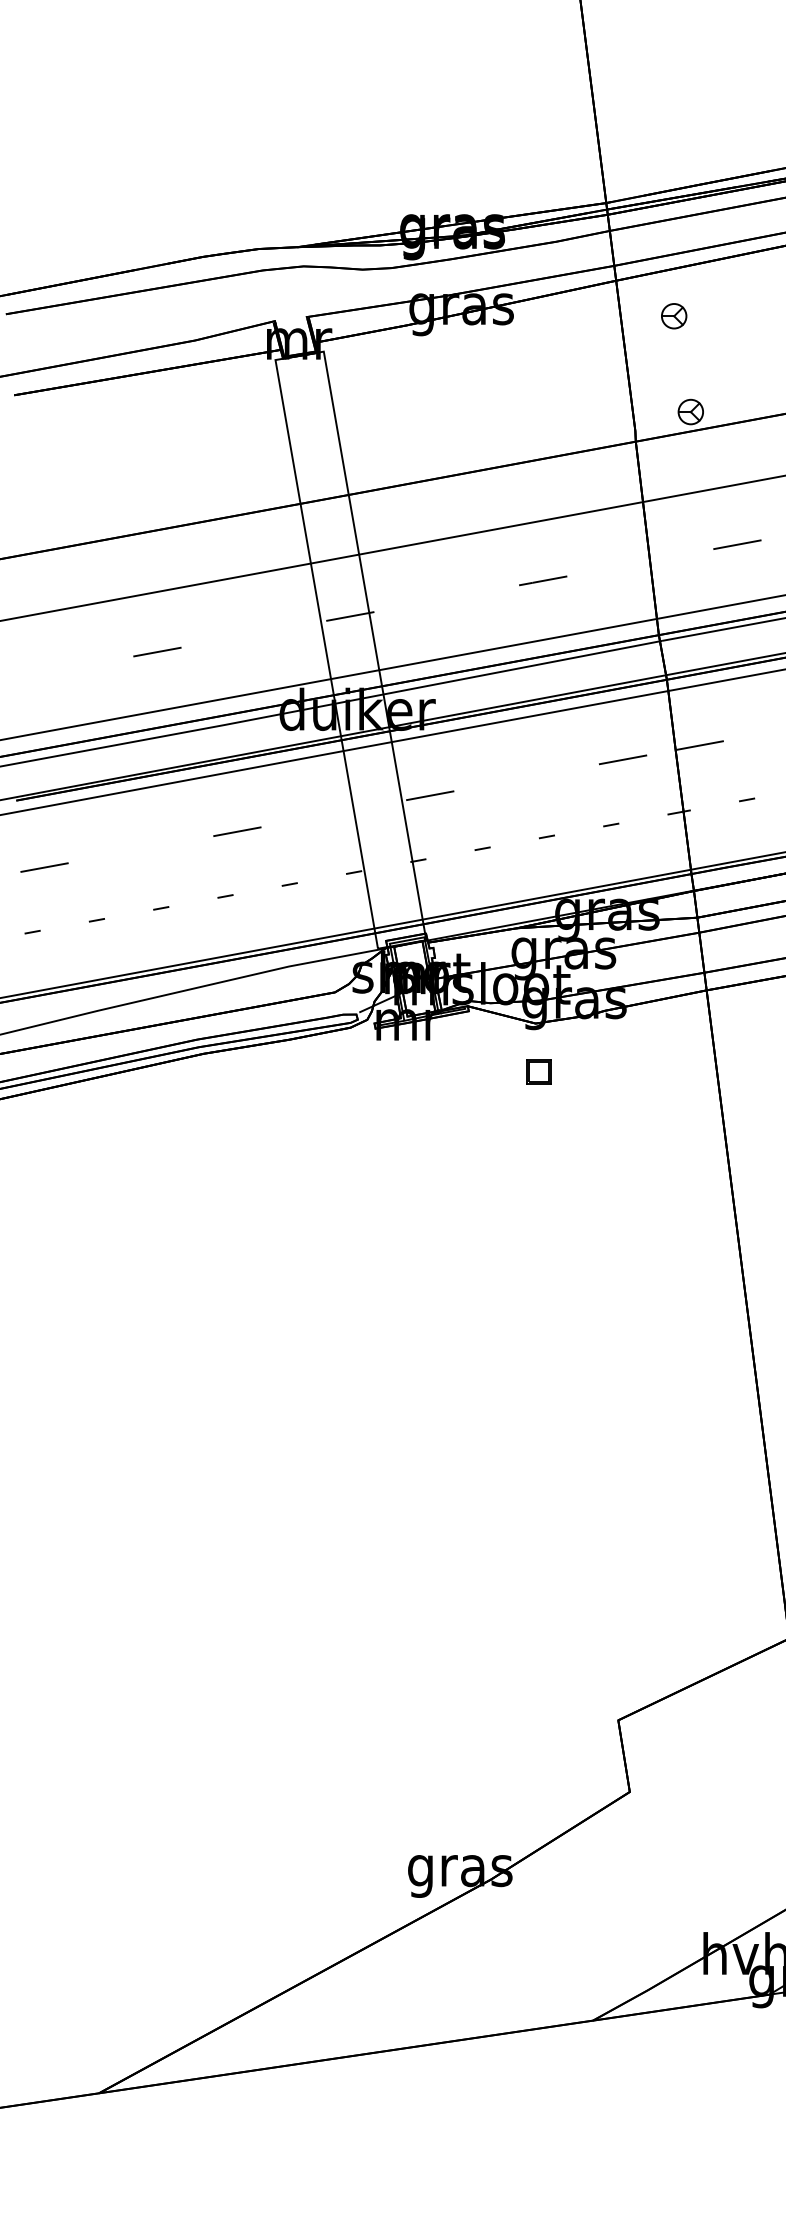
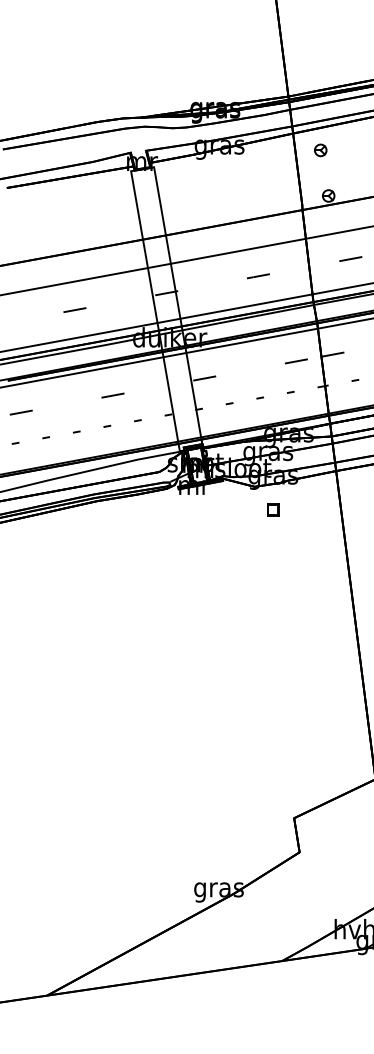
part: (539, 1071) -> (273, 509), moved

